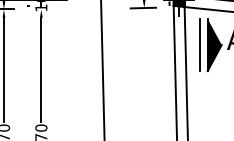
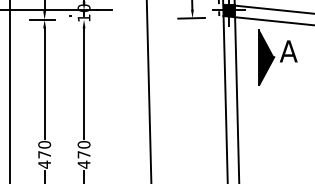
line: (200, 44) -> (251, 56), removed

